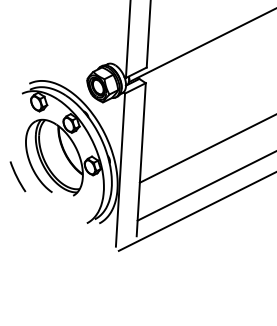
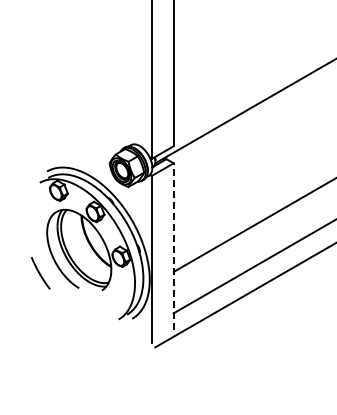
line: (141, 159) -> (173, 246), solid -> dashed

